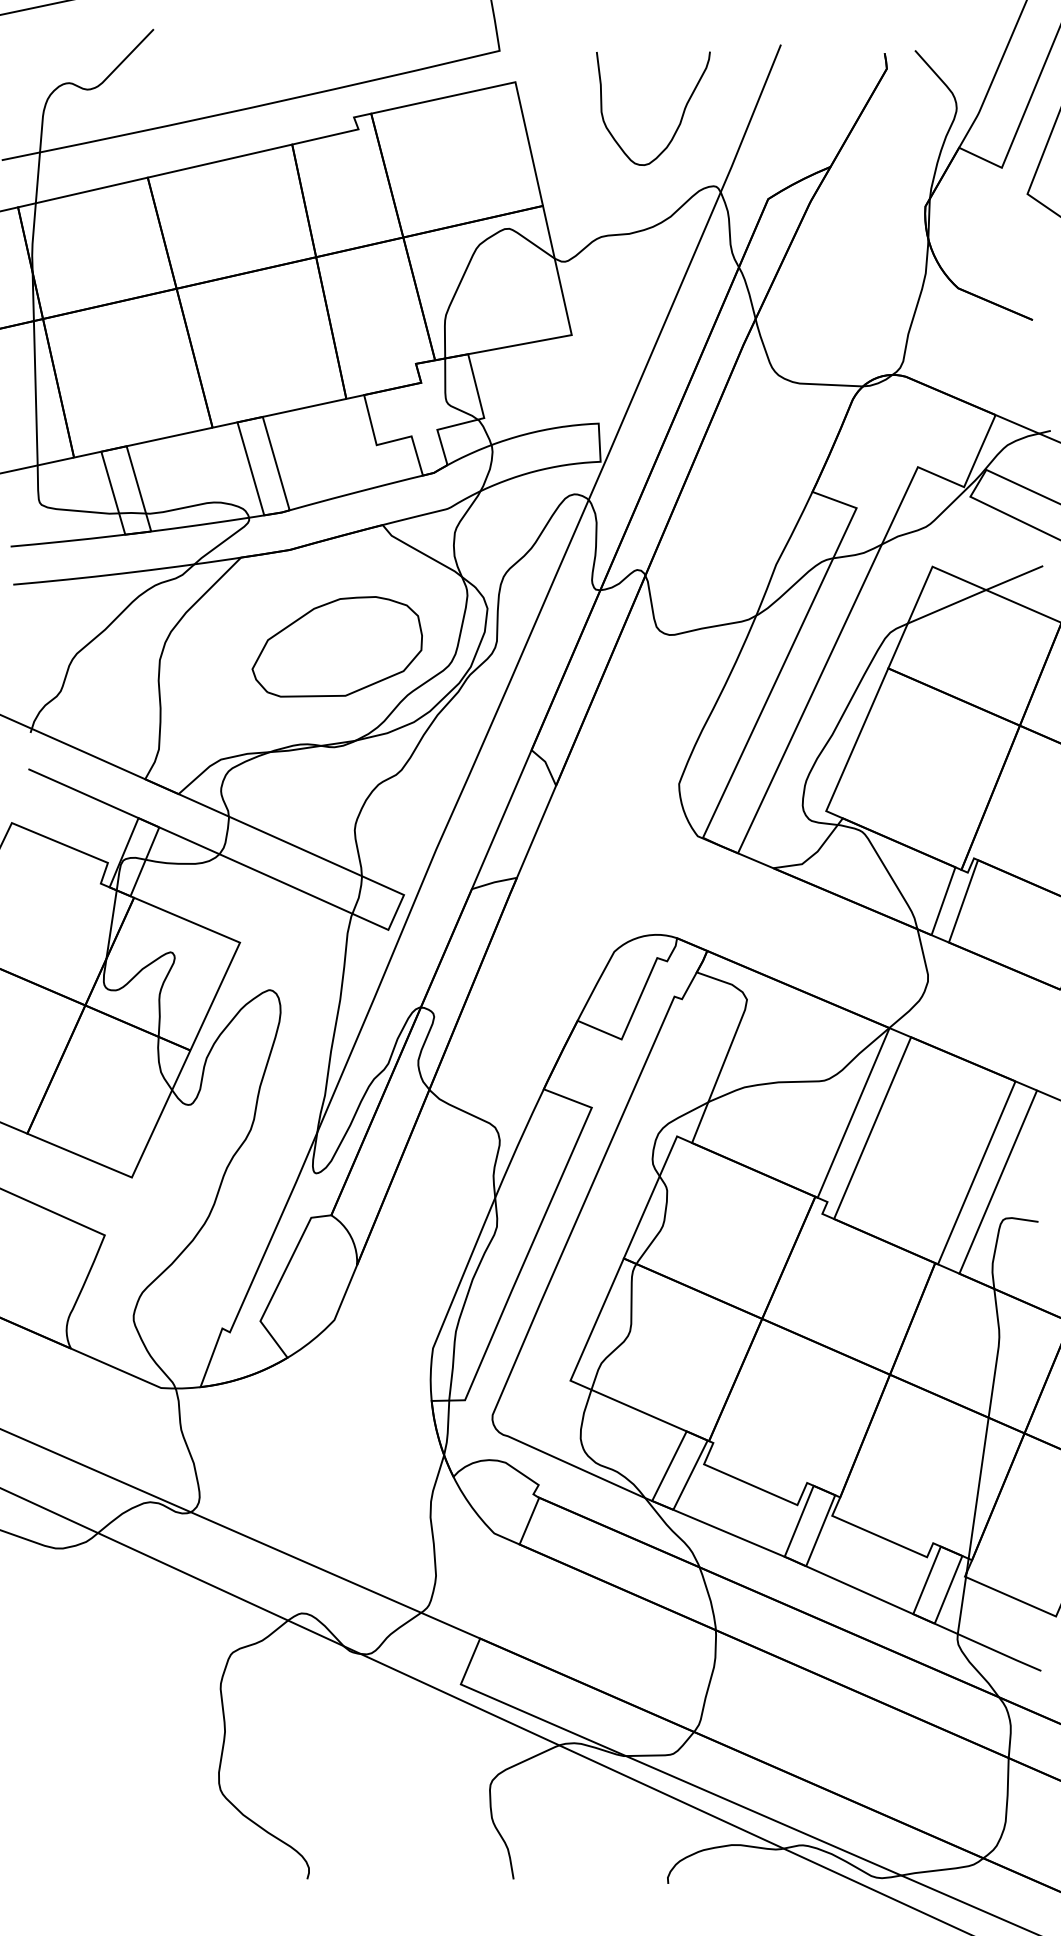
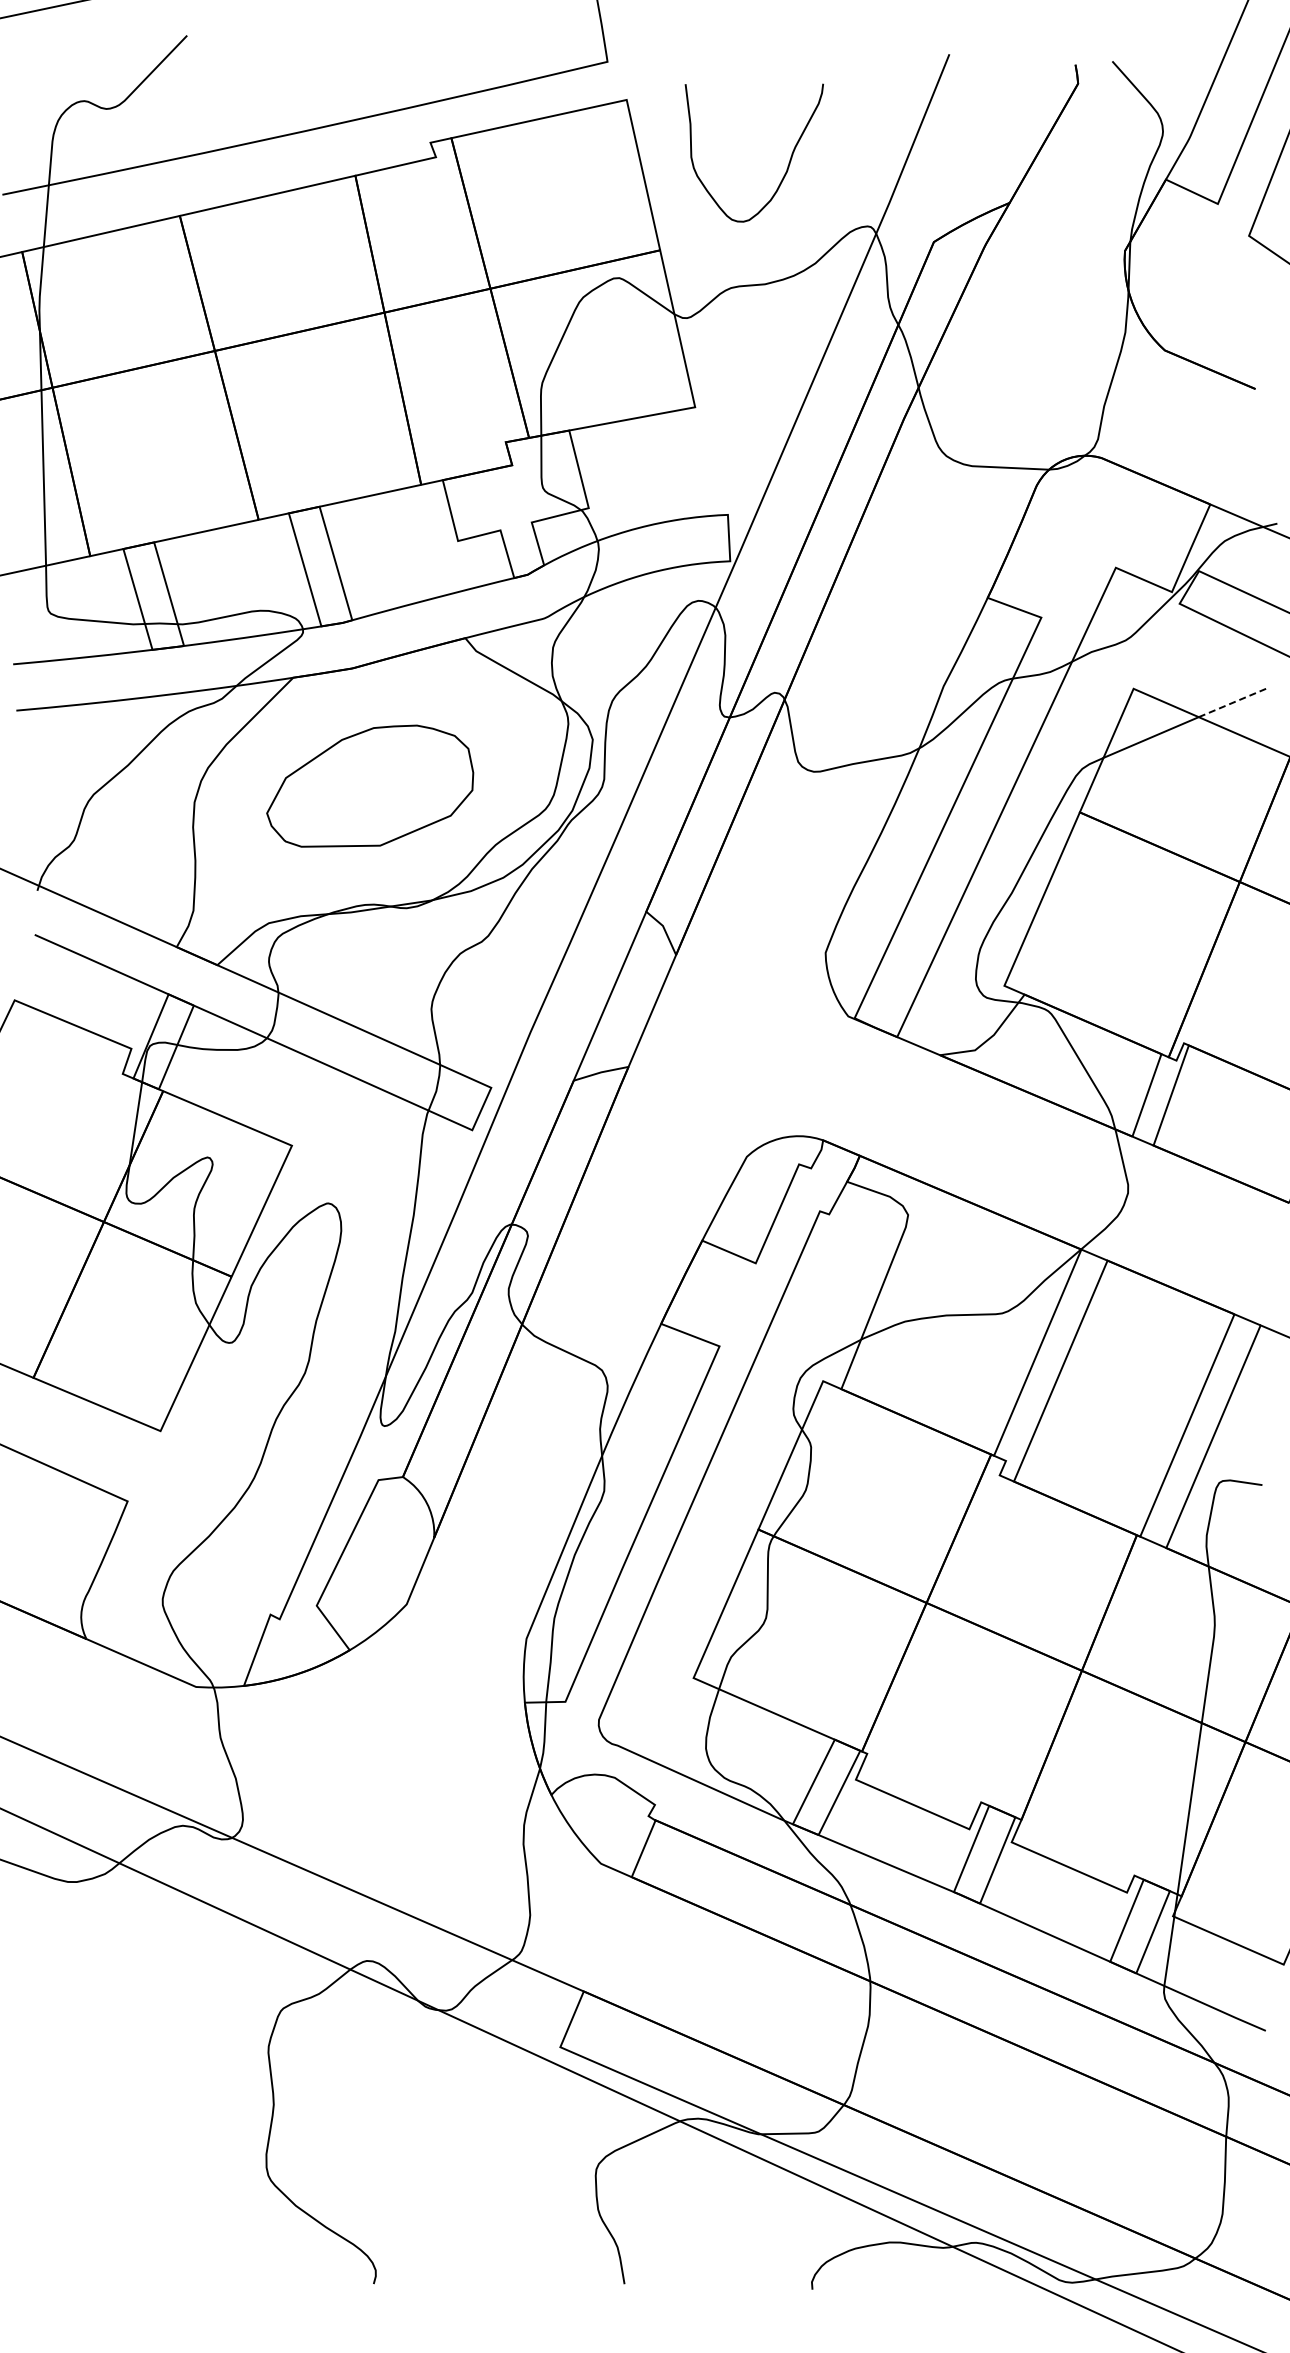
curve: (681, 116) -> (788, 162), moved
line: (1014, 577) -> (1233, 702), solid -> dashed
part: (337, 646) -> (370, 785), moved

